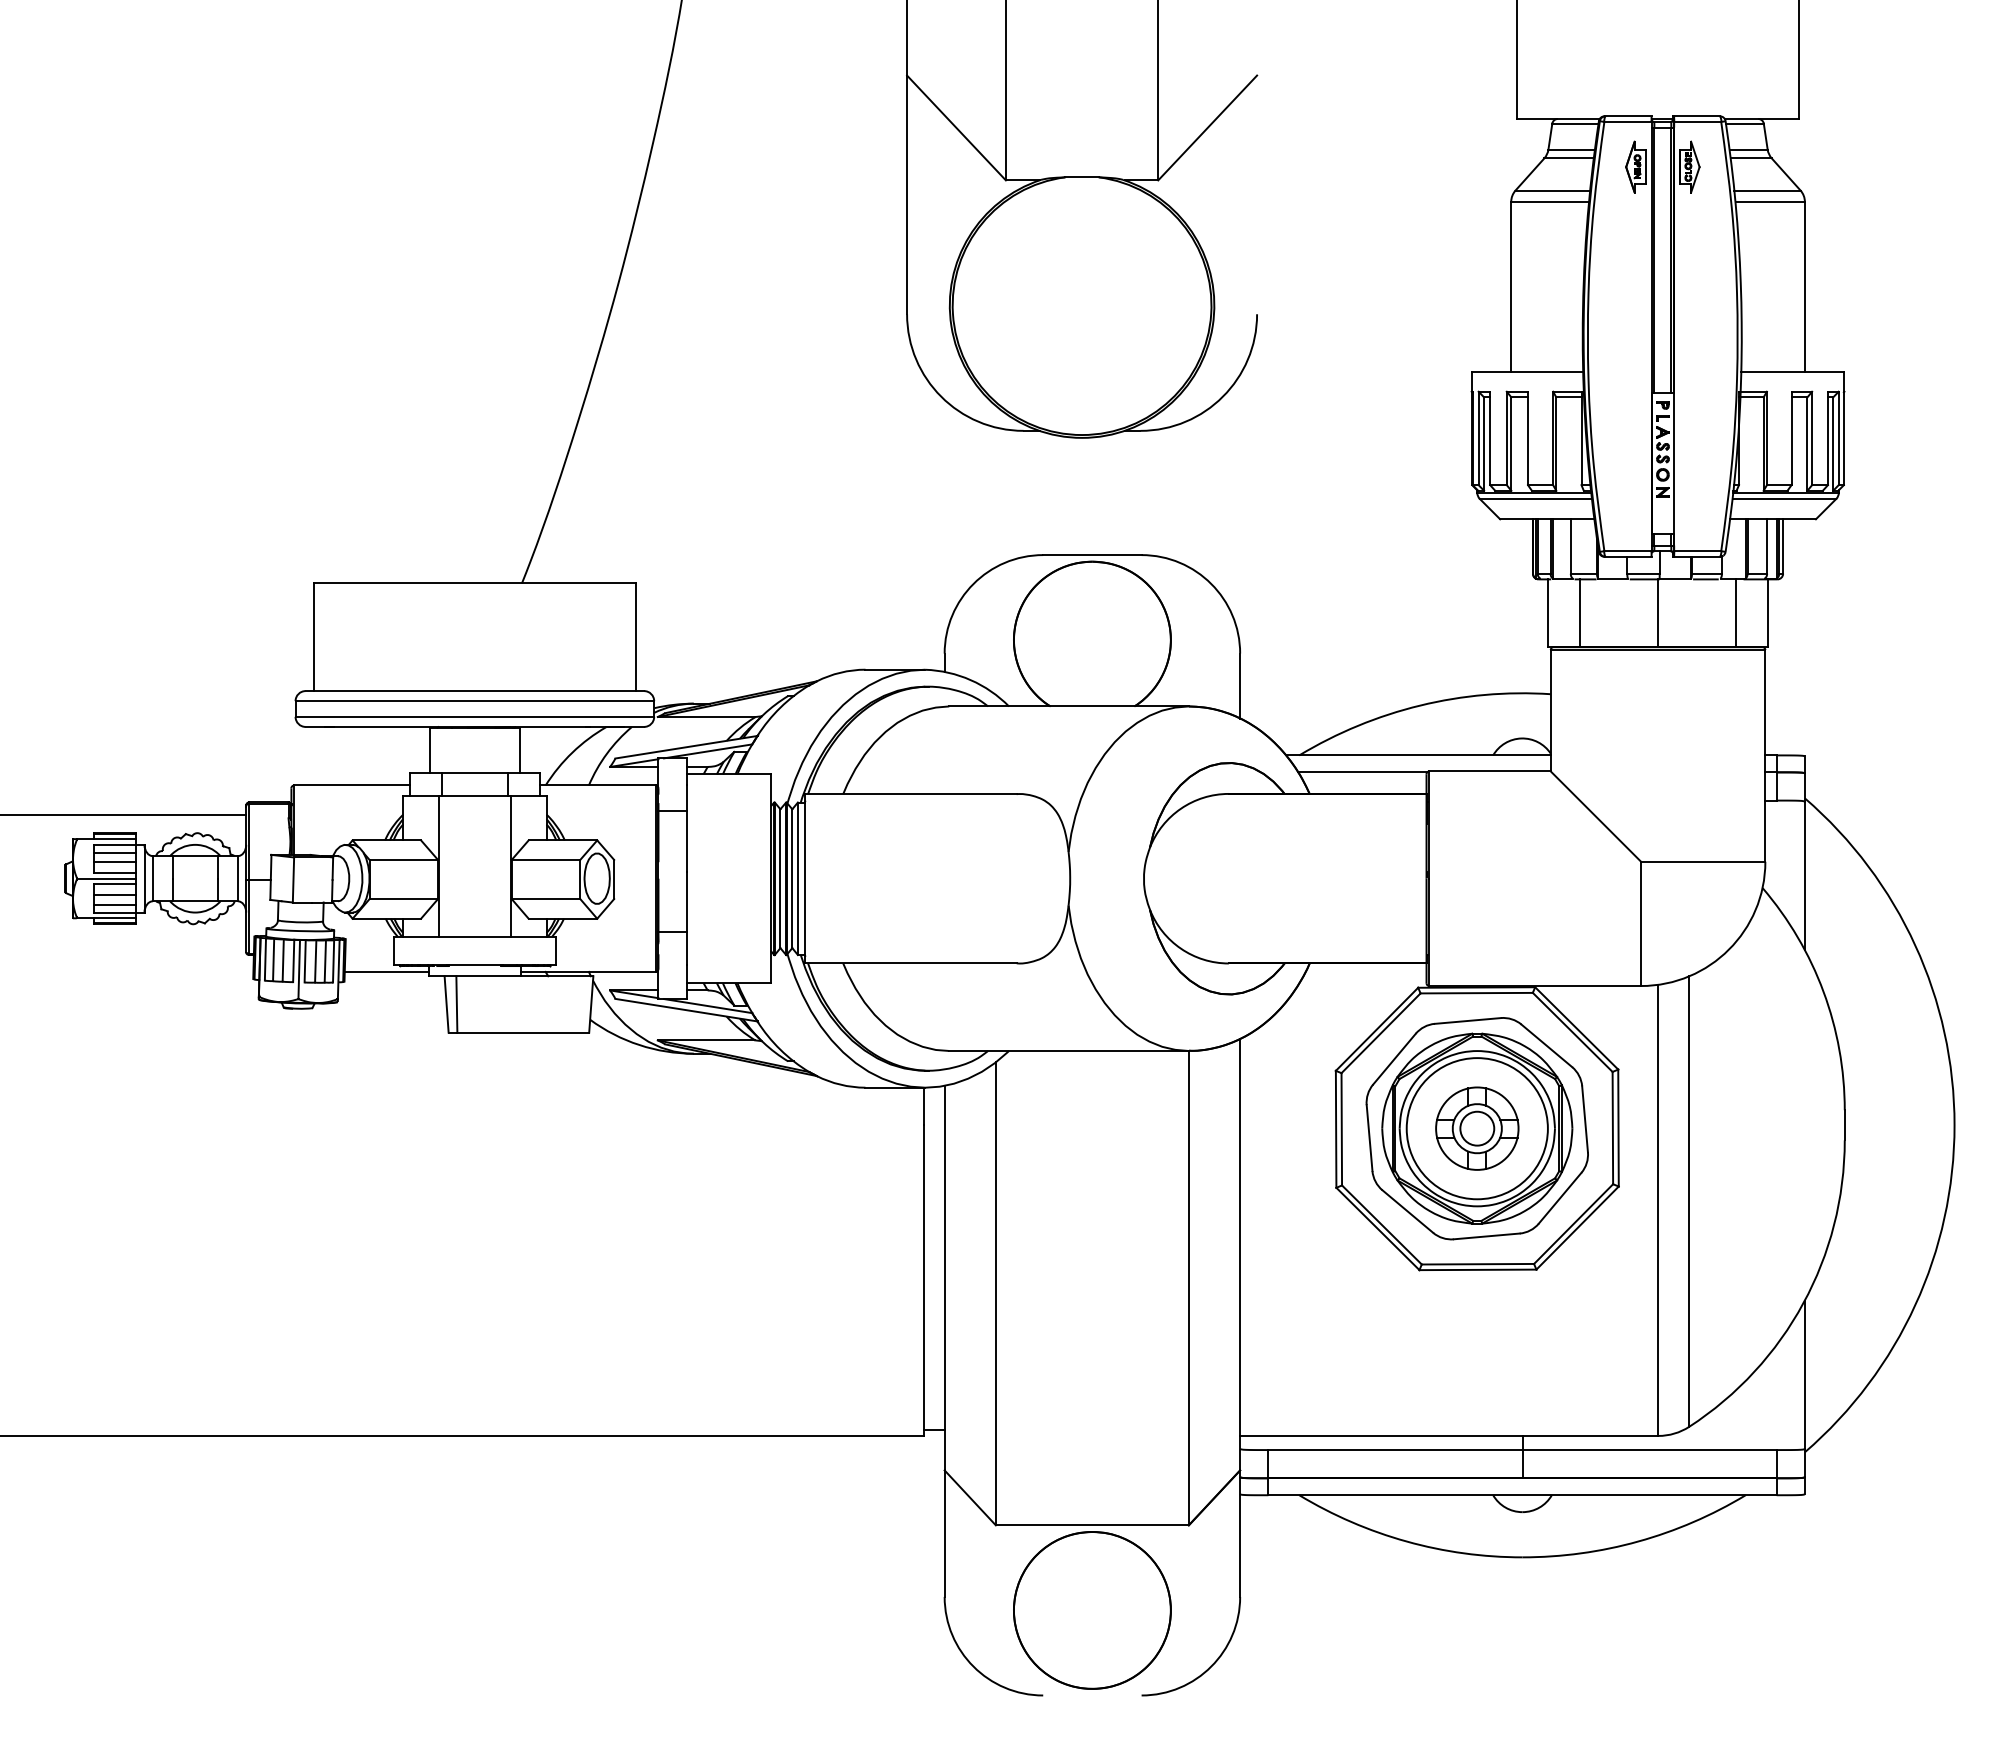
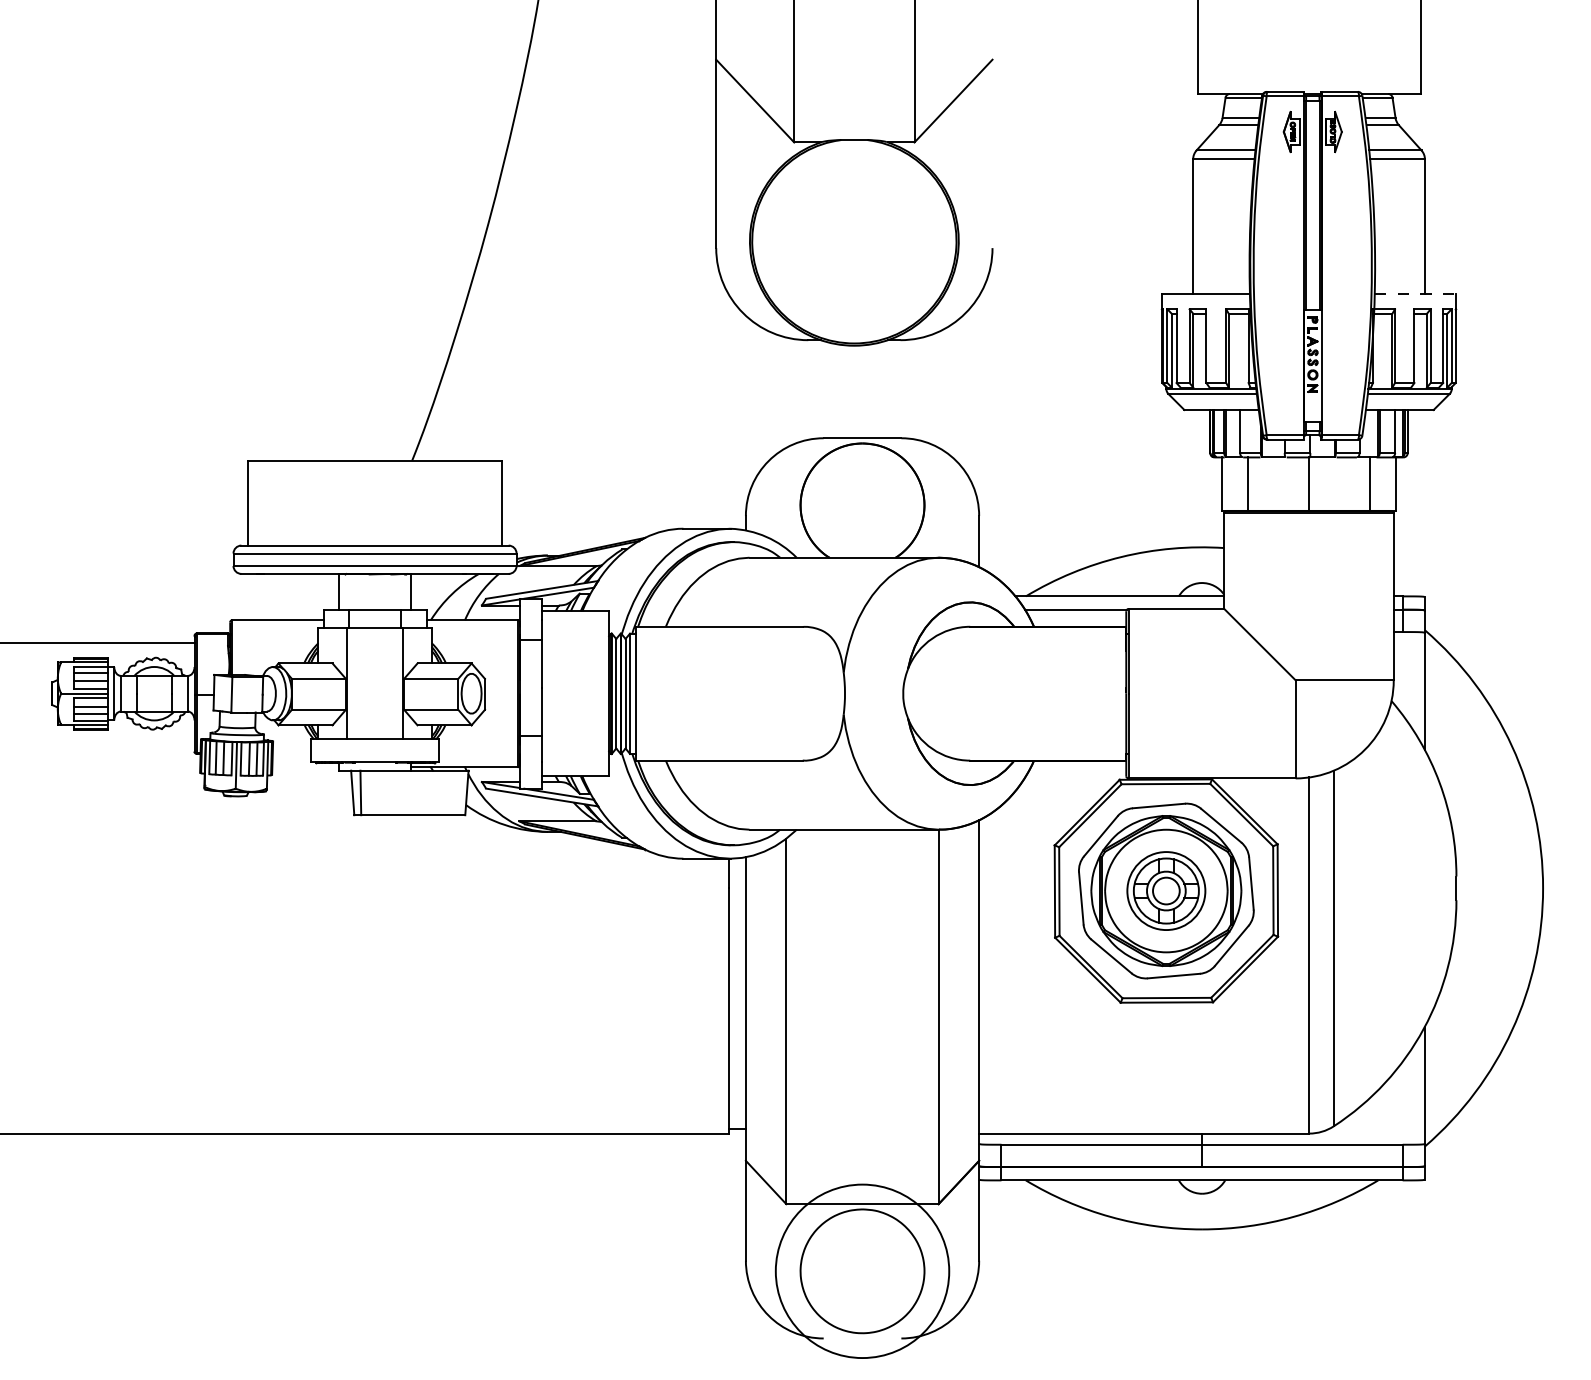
line: (1793, 372) -> (1415, 294), solid -> dashed
line: (386, 971) -> (305, 766), removed
circle: (1476, 1128) -> (1165, 890), size x0.7
circle: (1091, 1609) -> (861, 1270), size x1.4

